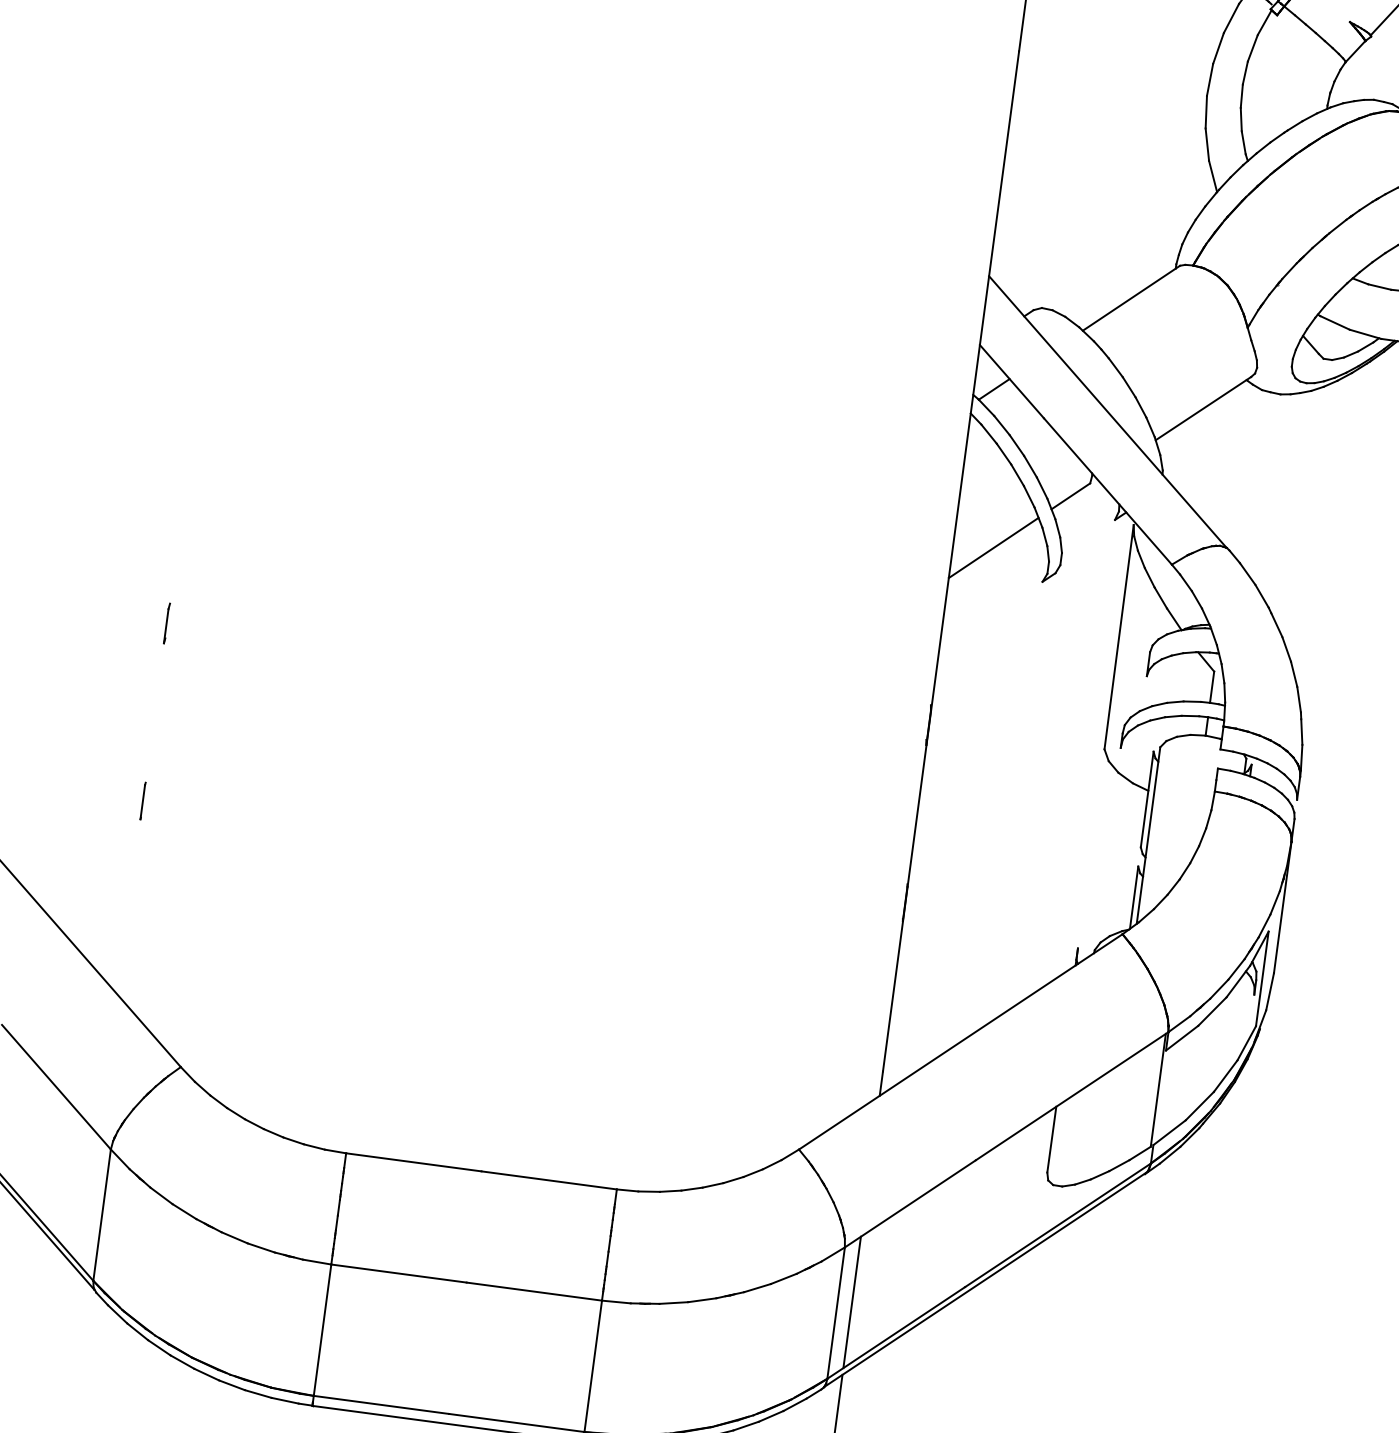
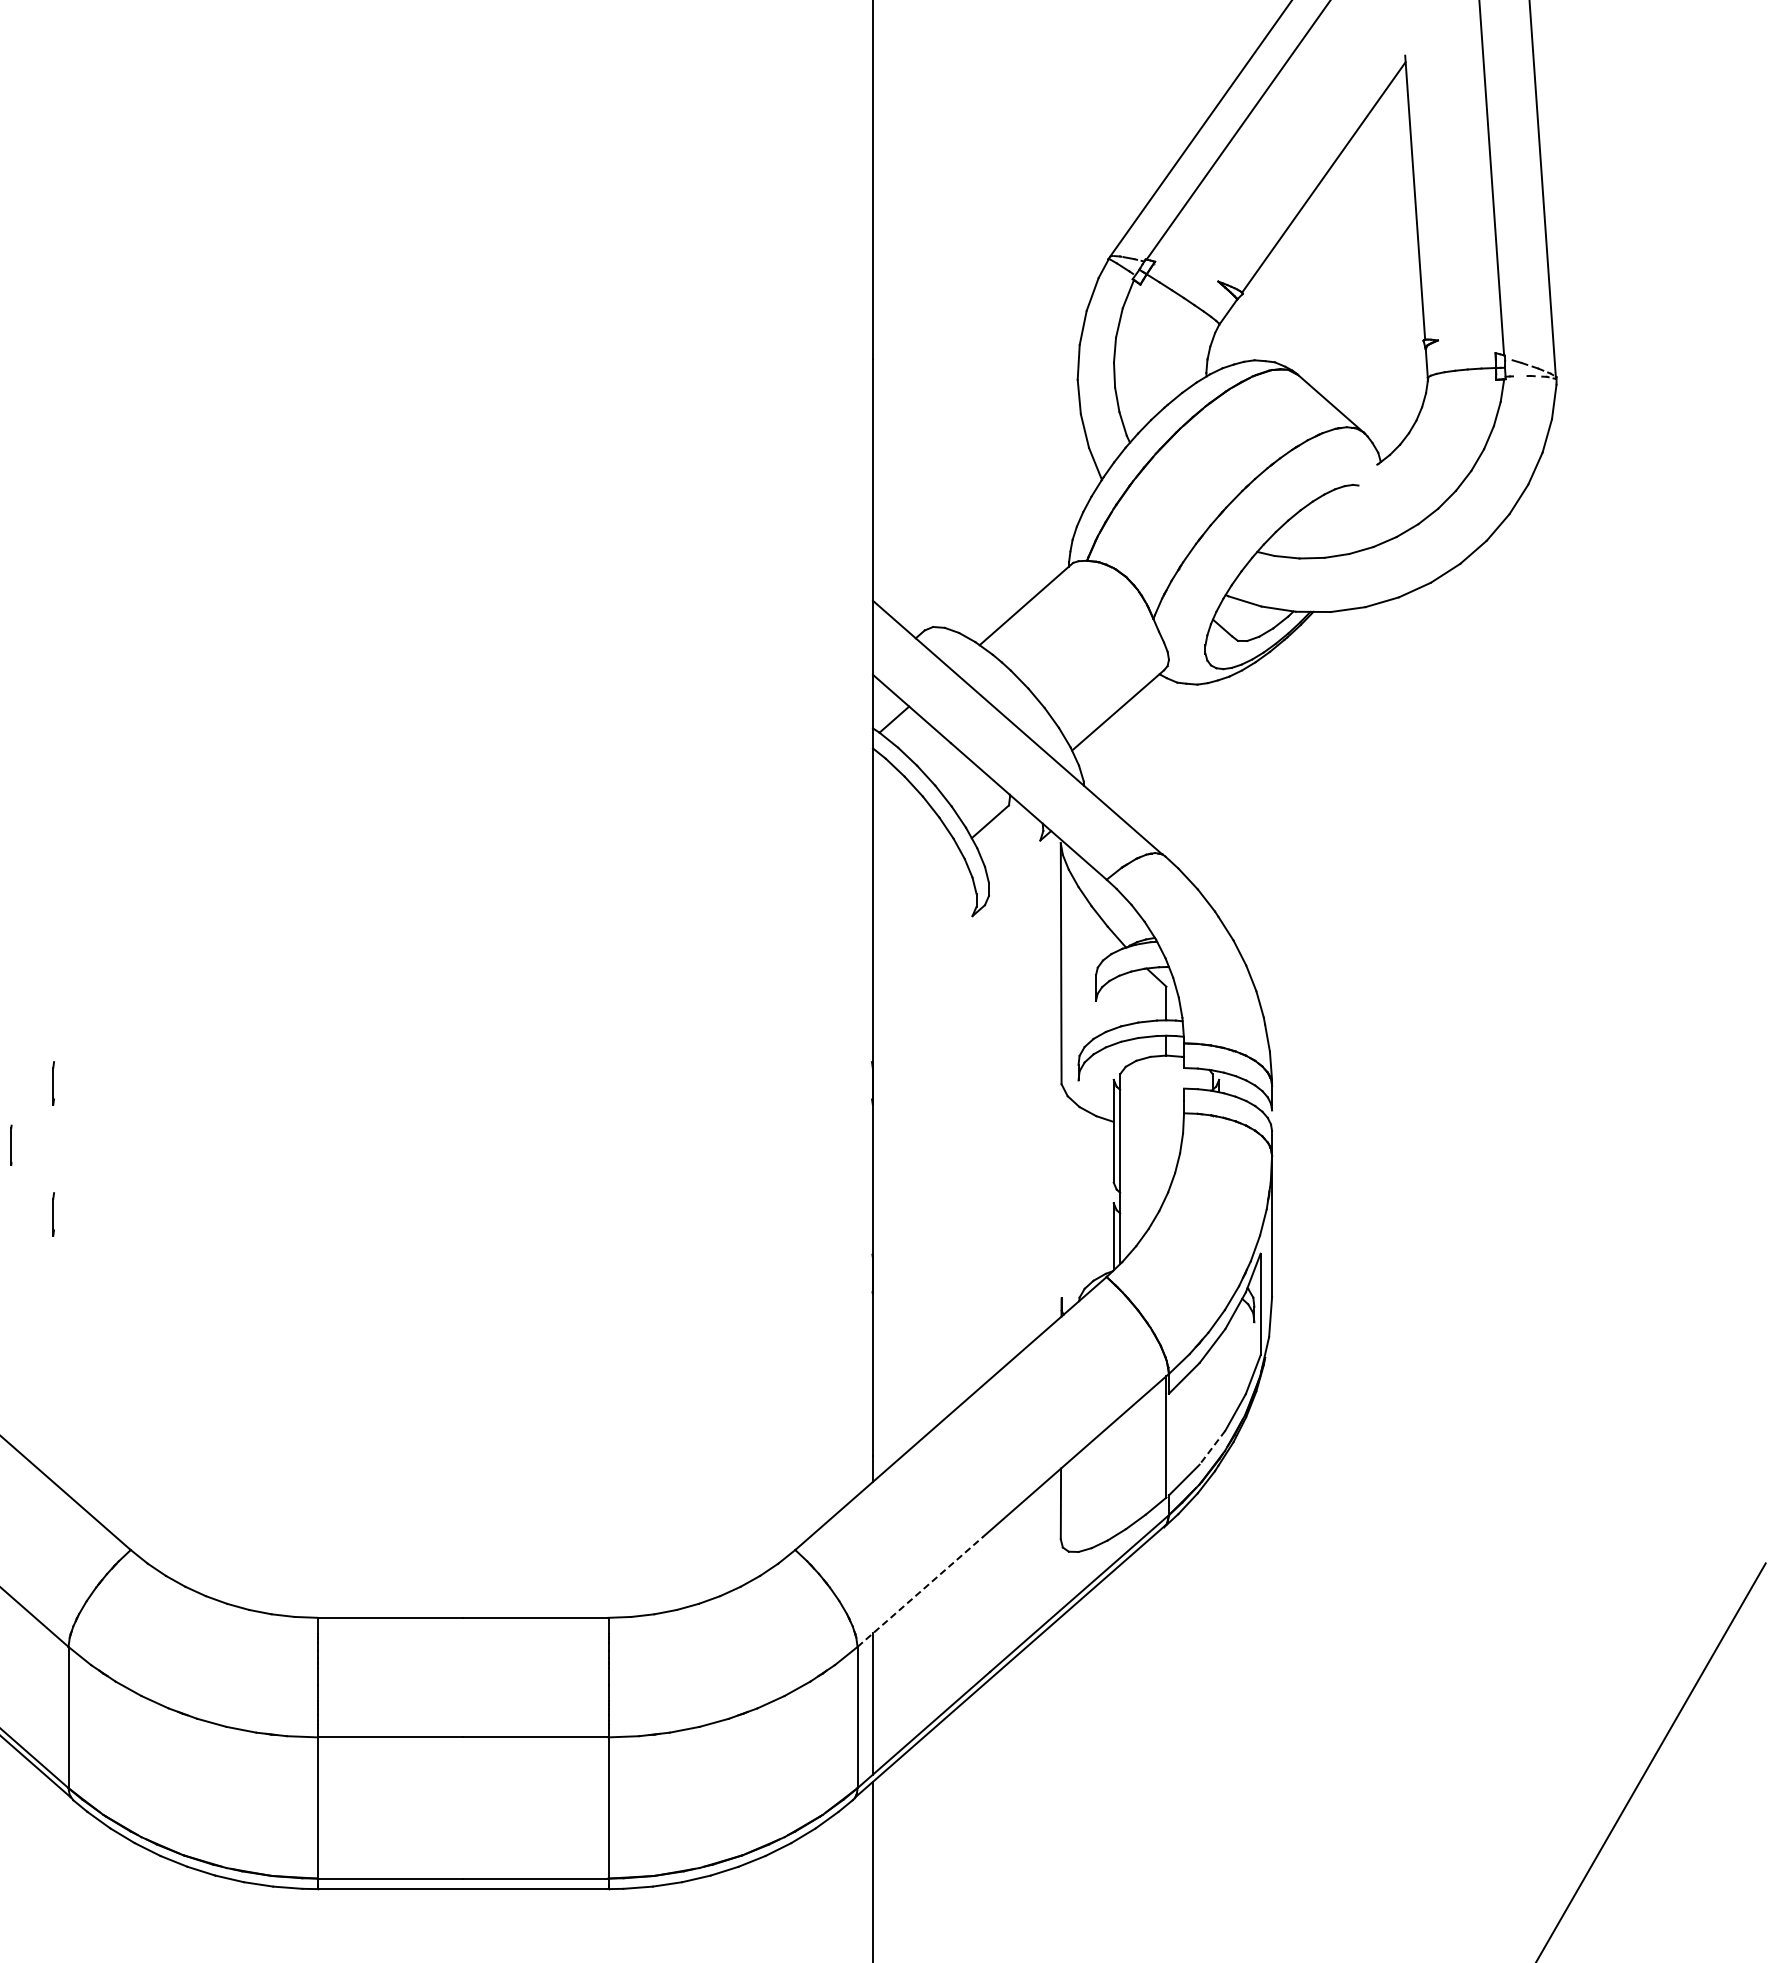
line: (993, 548) -> (916, 887), removed
line: (150, 745) -> (53, 1214), added
line: (143, 800) -> (11, 1144), moved
line: (1199, 1106) -> (1212, 1448), solid -> dashed
line: (910, 1203) -> (920, 1591), solid -> dashed

